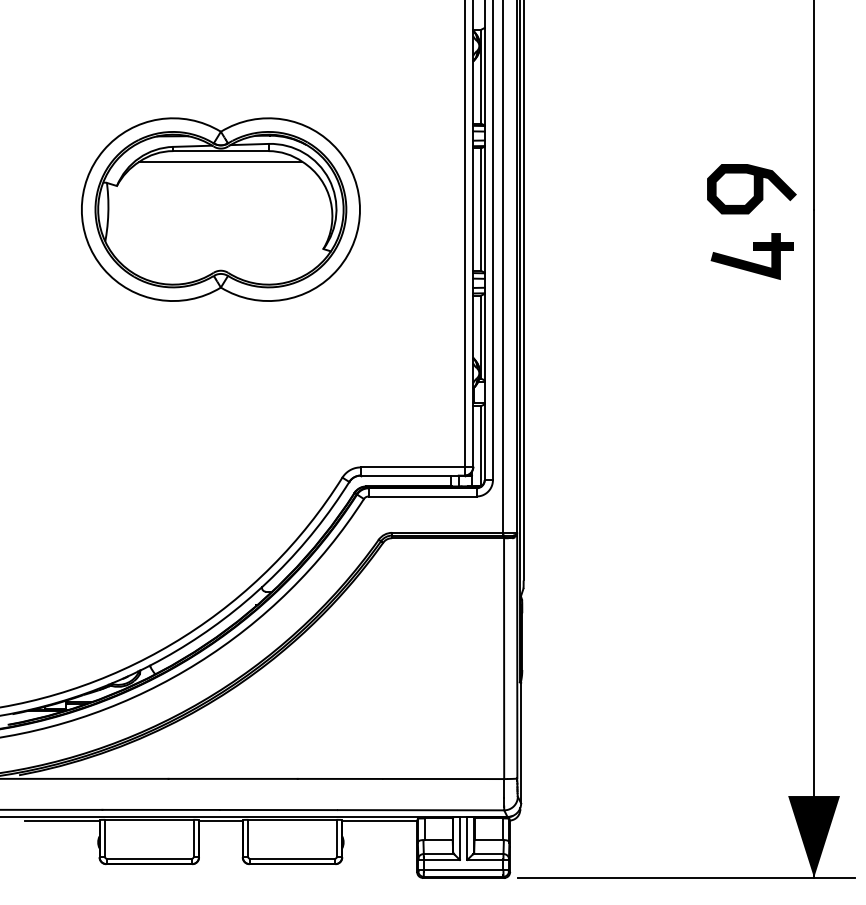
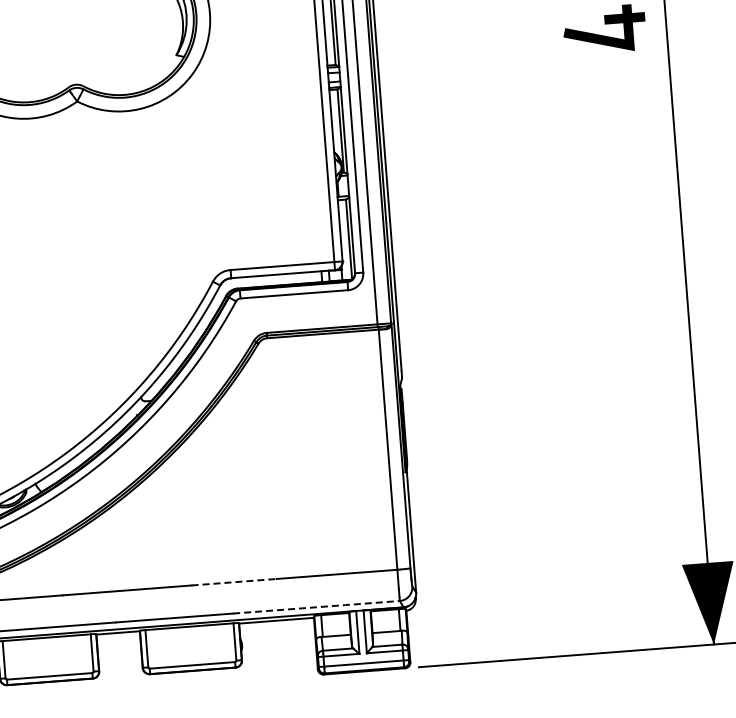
line: (340, 778) -> (234, 581), solid -> dashed
line: (421, 810) -> (317, 607), solid -> dashed

